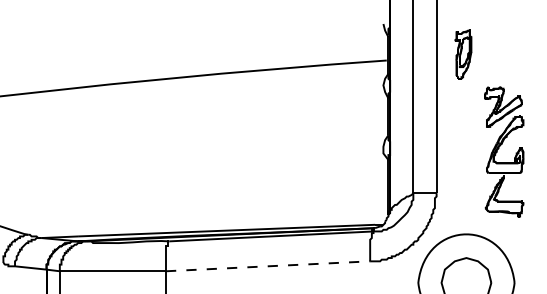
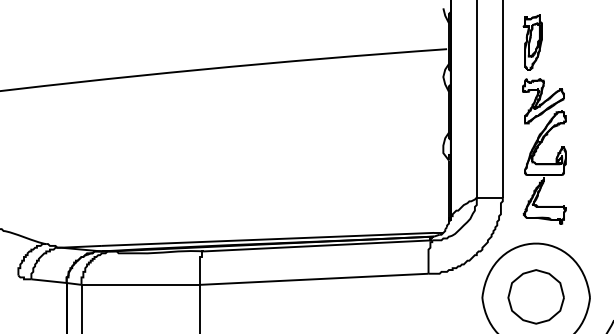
part: (498, 149) -> (538, 148), moved
line: (268, 266) -> (314, 279), dashed -> solid

